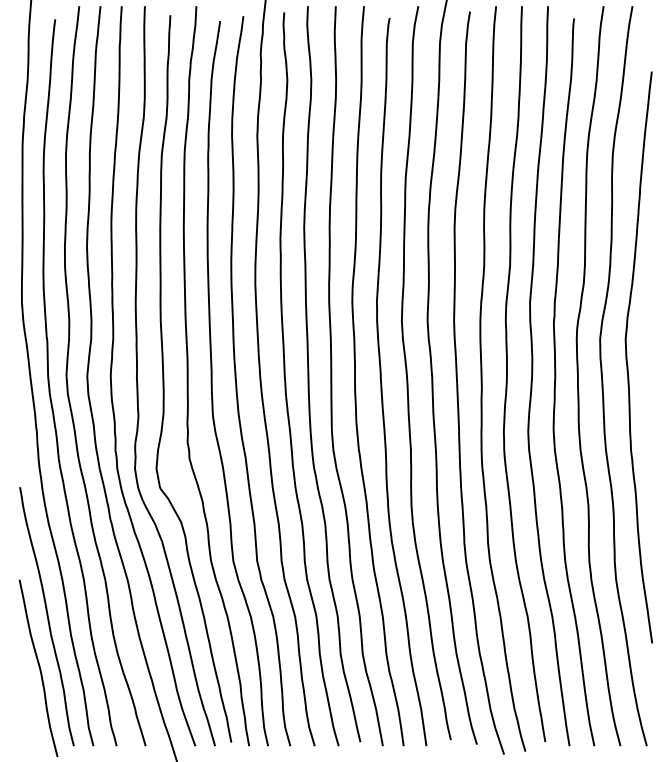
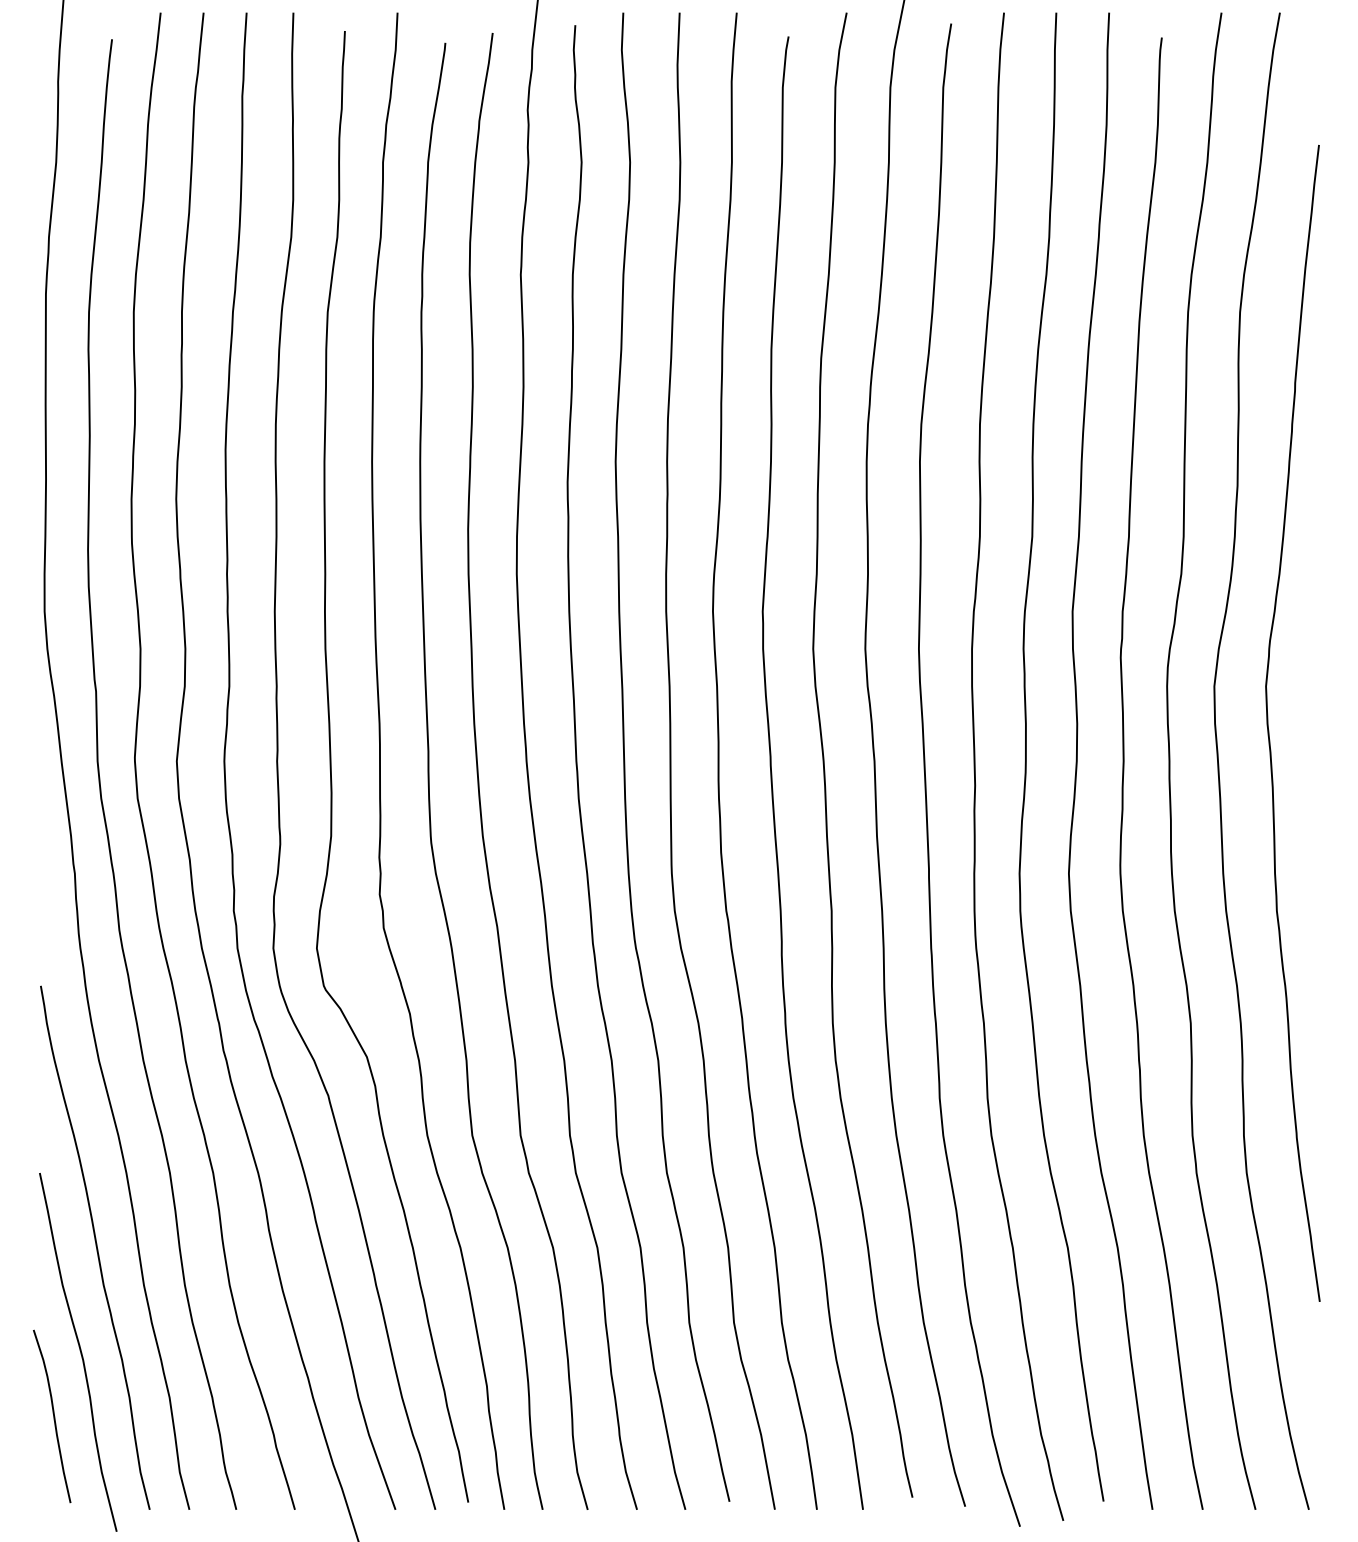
curve: (25, 699) -> (51, 1415), added

